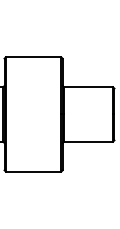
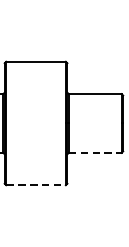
line: (88, 141) -> (95, 152), solid -> dashed
line: (33, 171) -> (35, 184), solid -> dashed

